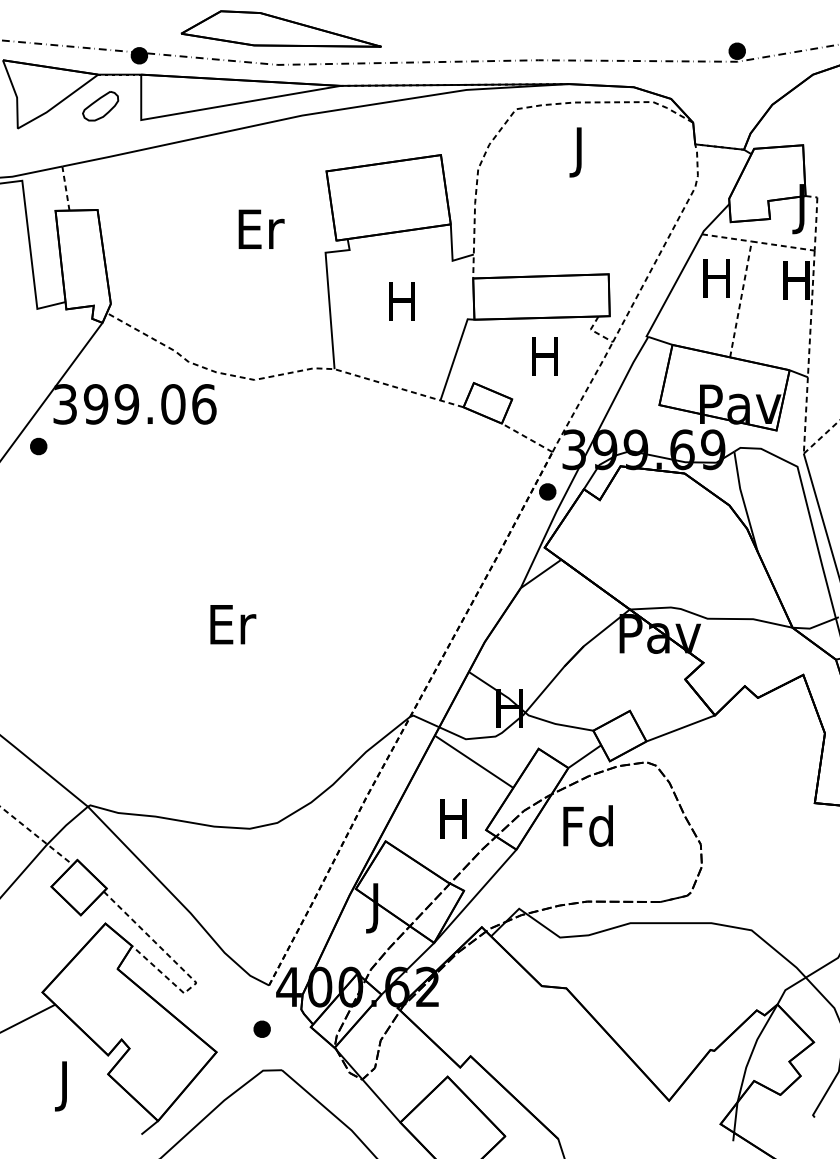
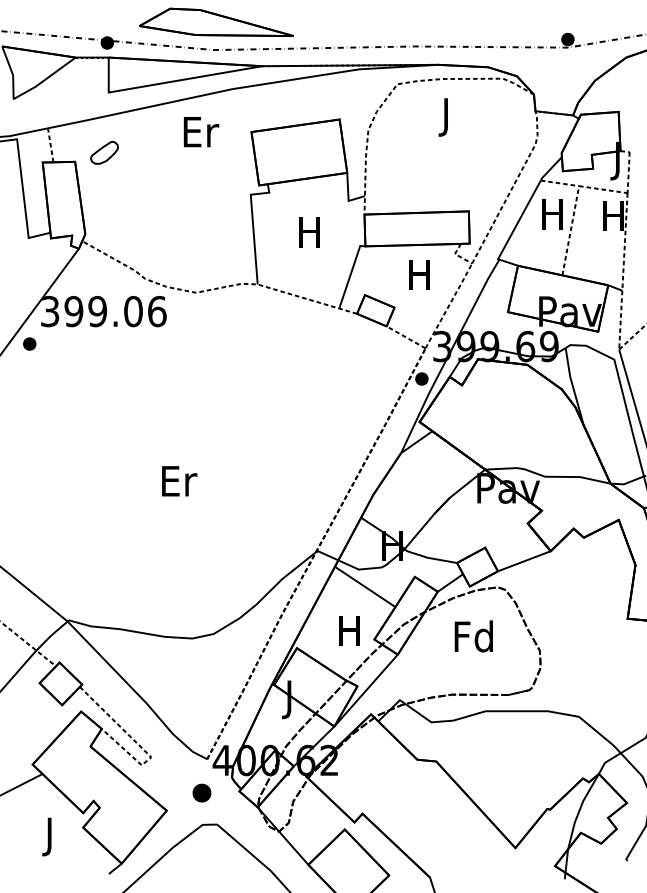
part: (100, 106) -> (104, 152), moved
text: (261, 228) -> (201, 131), moved
text: (587, 825) -> (473, 636), moved
part: (261, 1028) -> (201, 792), size x1.4

